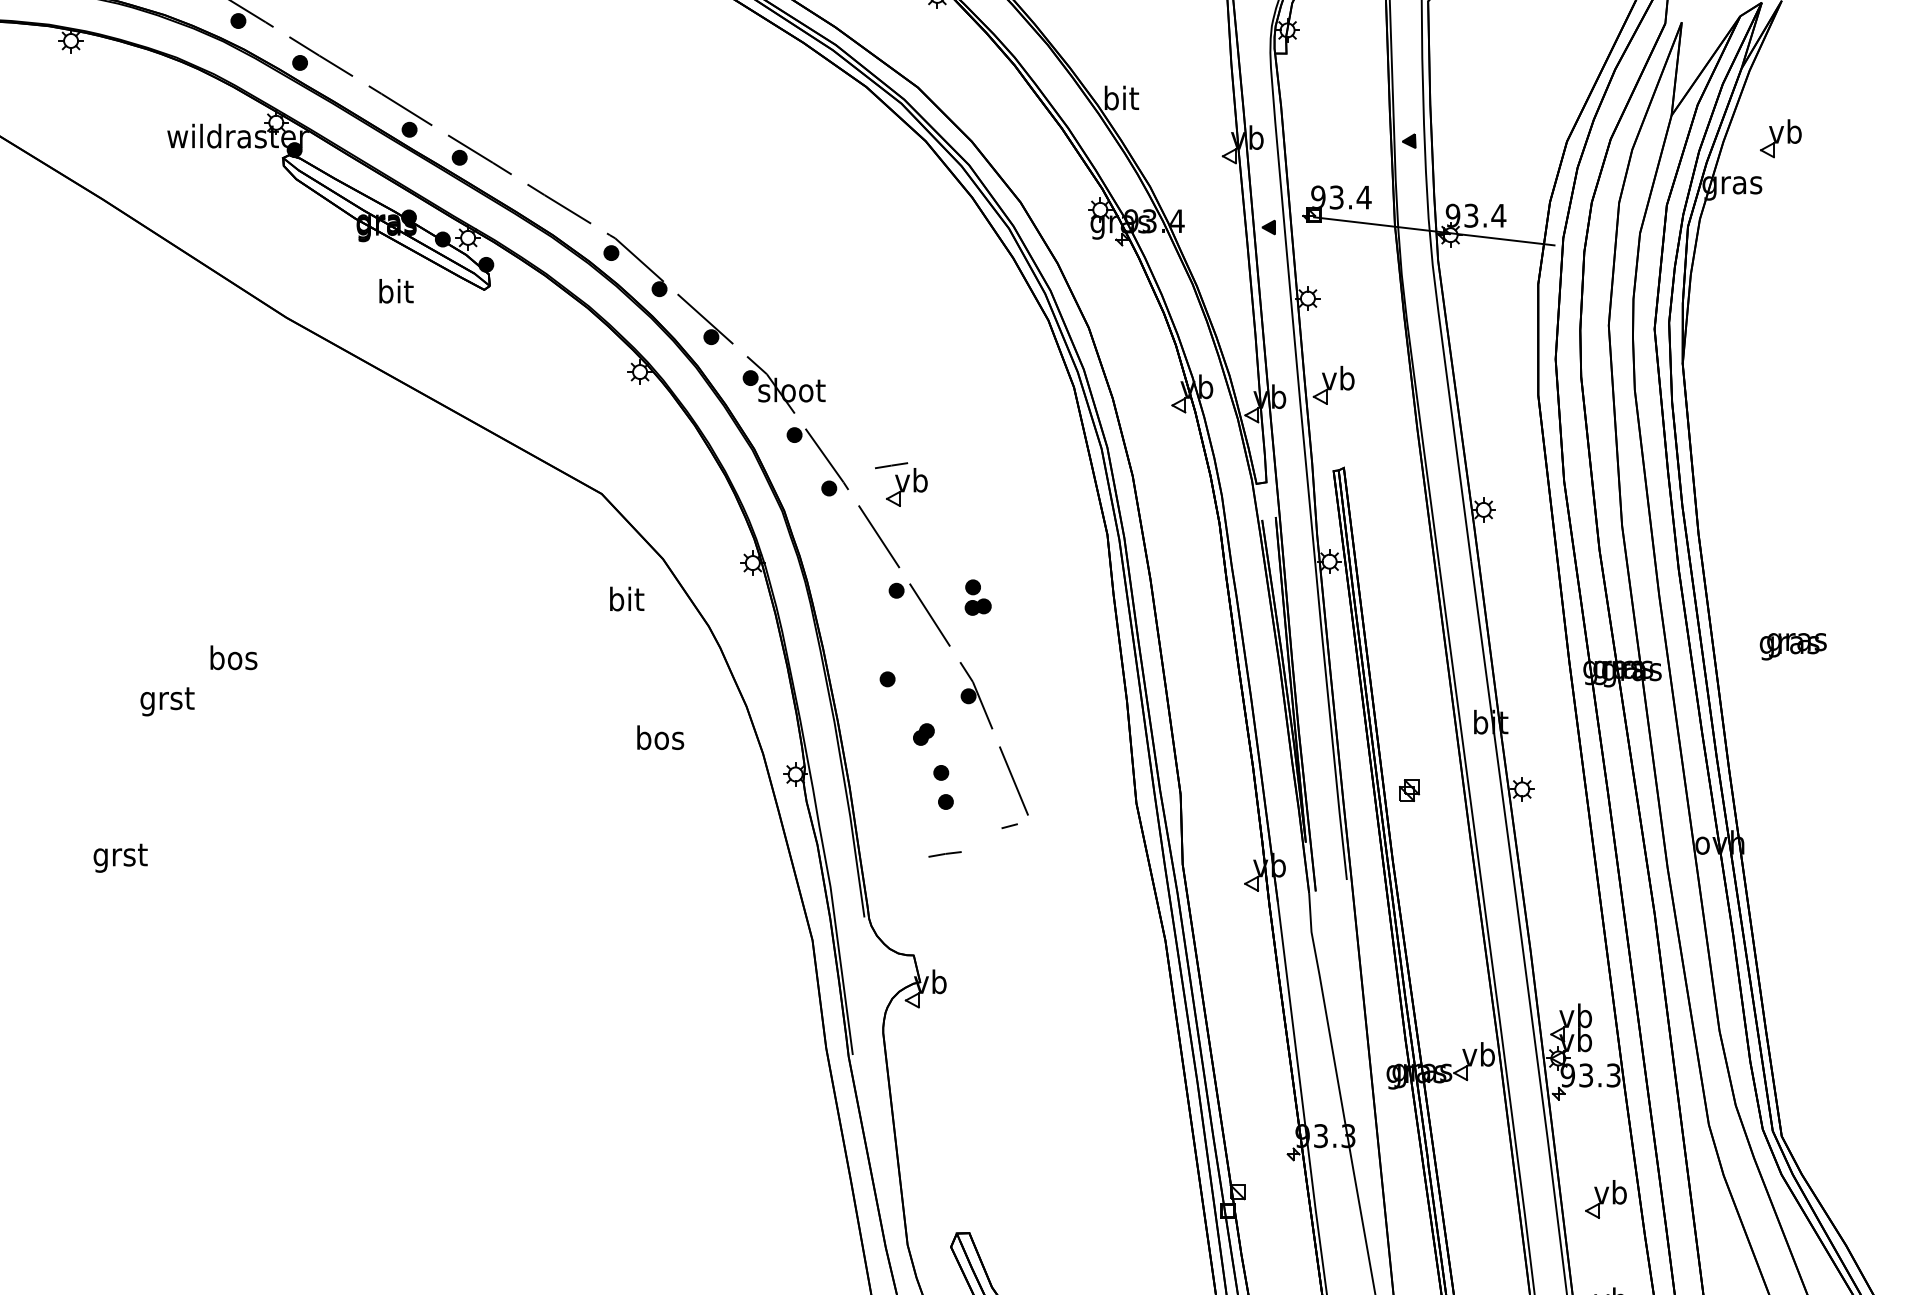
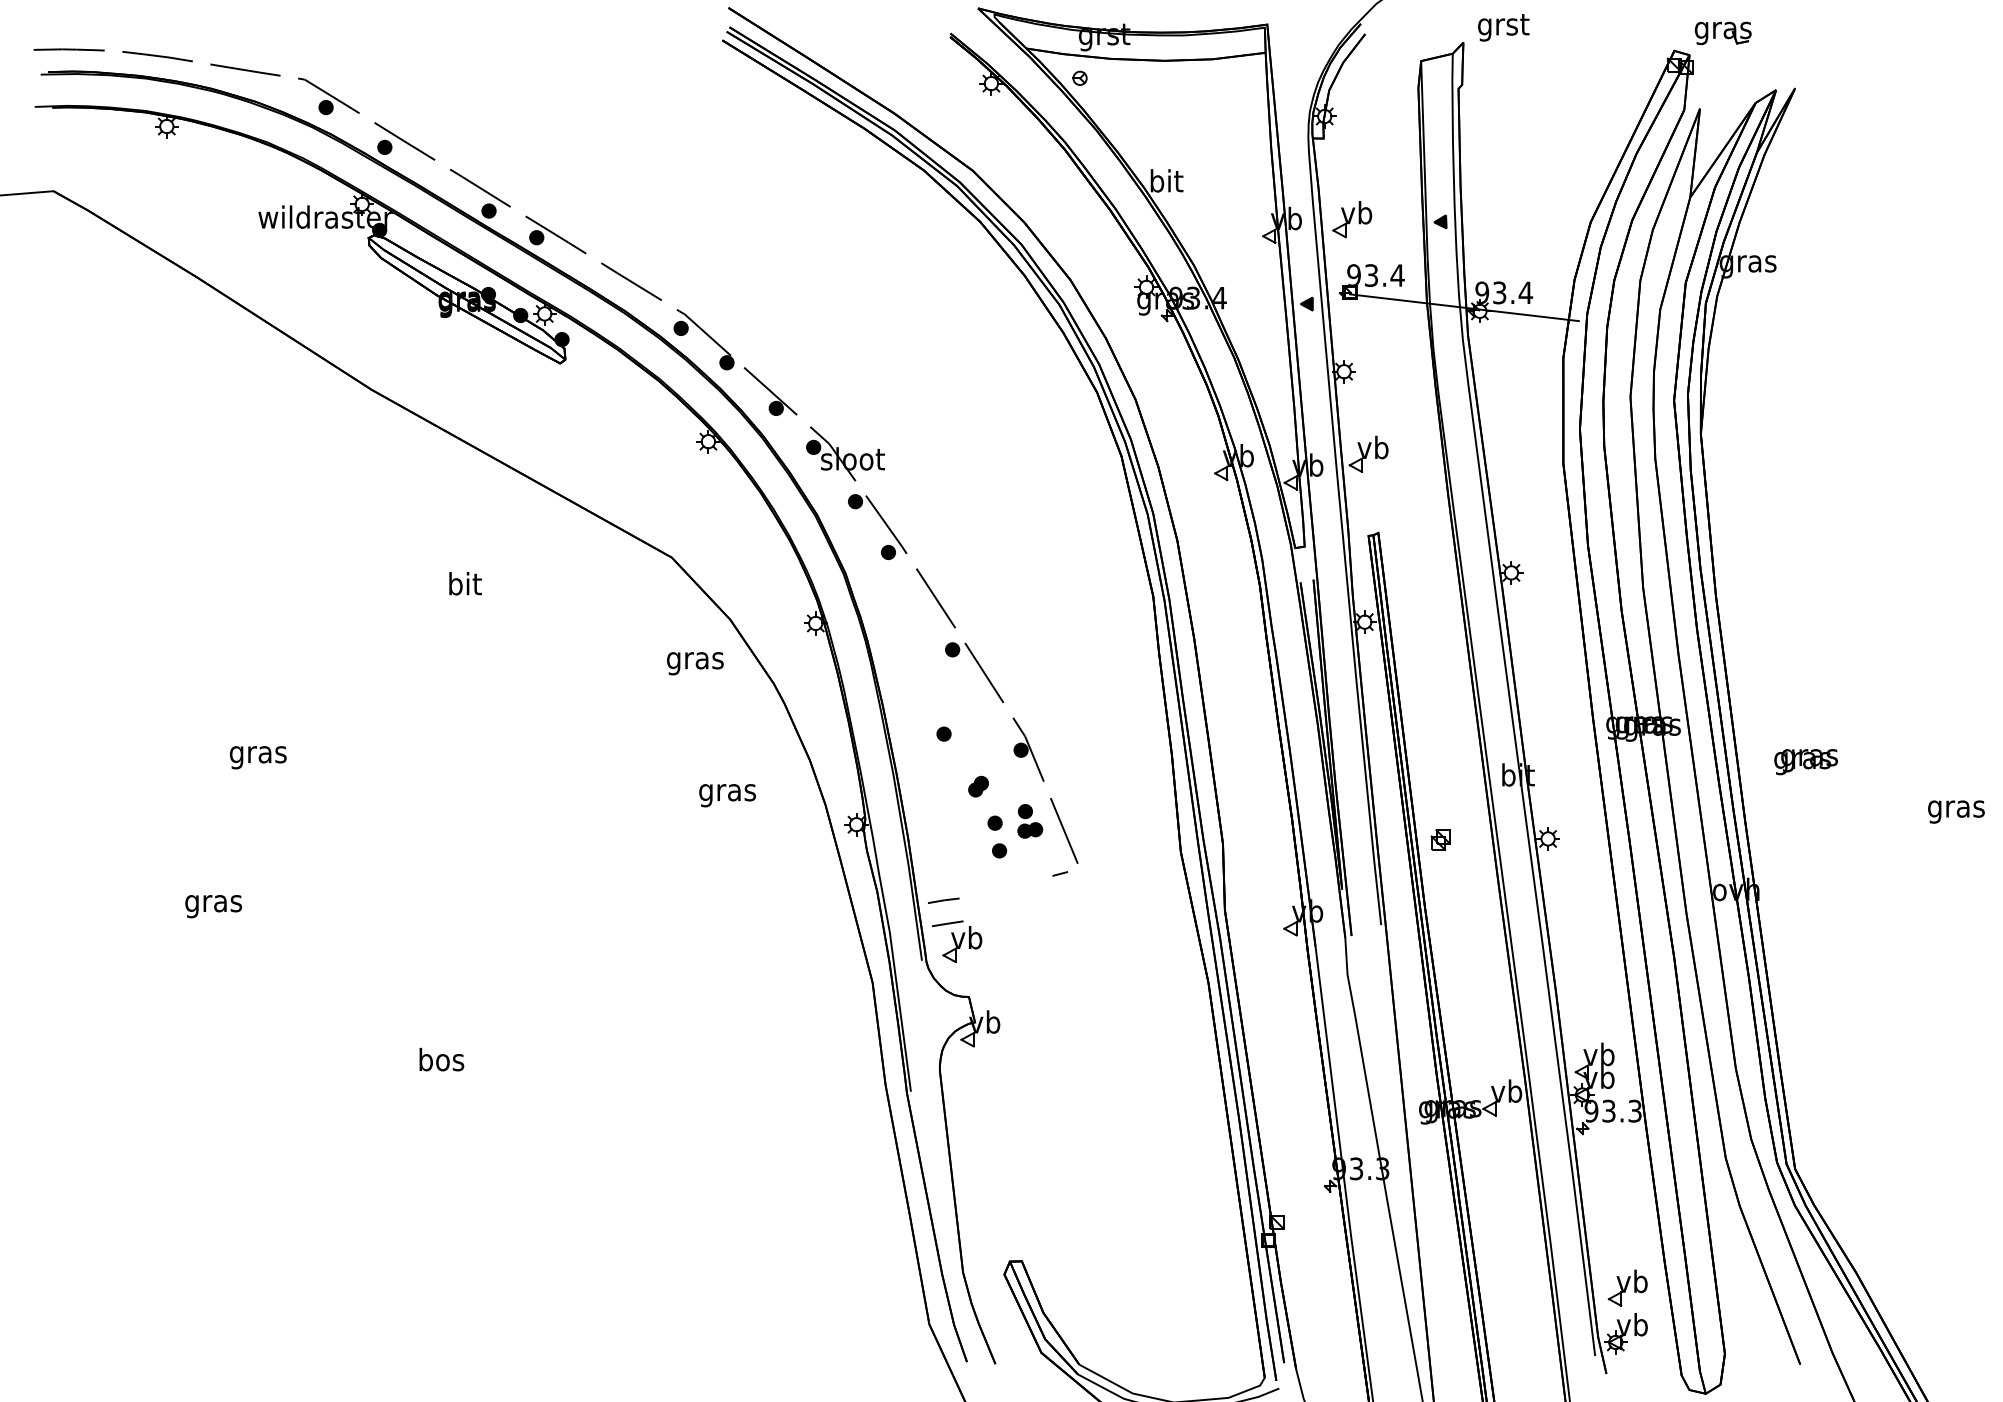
part: (1781, 138) -> (1352, 219), moved
text: (396, 290) -> (465, 583), moved
part: (901, 484) -> (957, 941), moved
part: (978, 597) -> (1030, 821), moved
text: (626, 601) -> (695, 660), bit -> gras
text: (1792, 647) -> (1805, 762), moved
text: (233, 657) -> (441, 1059), moved
text: (166, 701) -> (257, 755), grst -> gras
text: (660, 740) -> (727, 792), bos -> gras
line: (944, 854) -> (943, 900), moved
text: (120, 858) -> (213, 904), grst -> gras
part: (1605, 1198) -> (1627, 1287), moved

